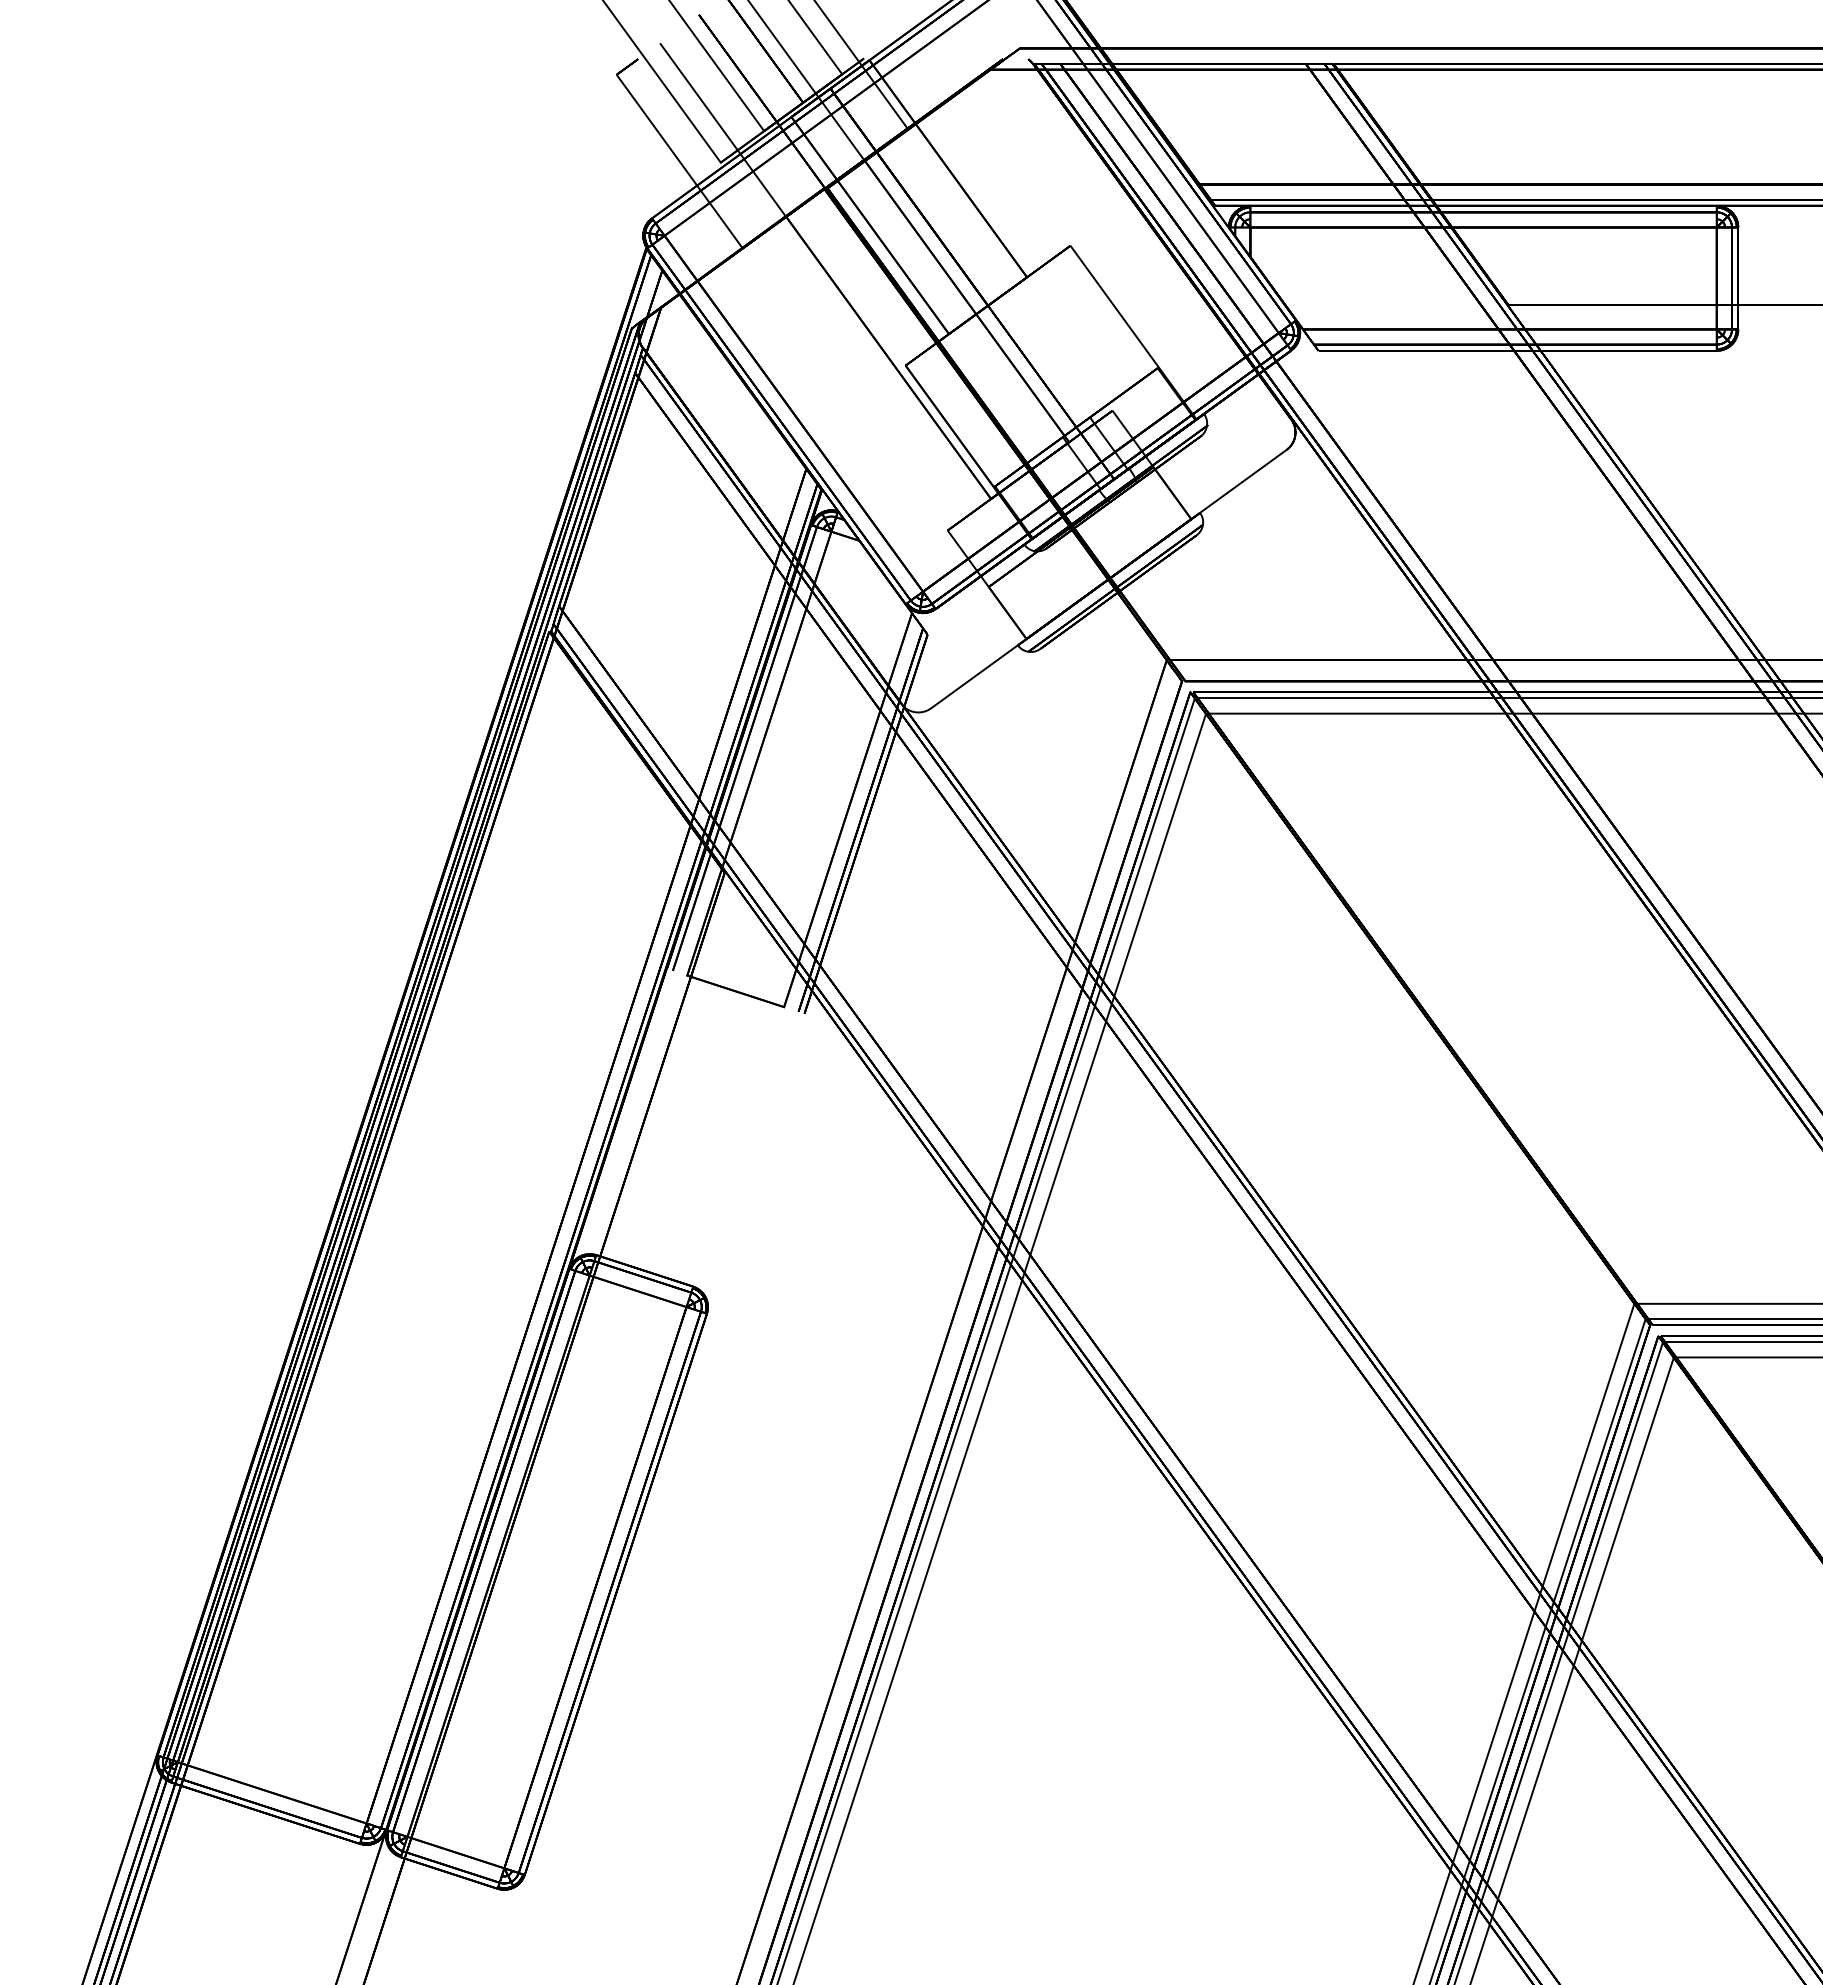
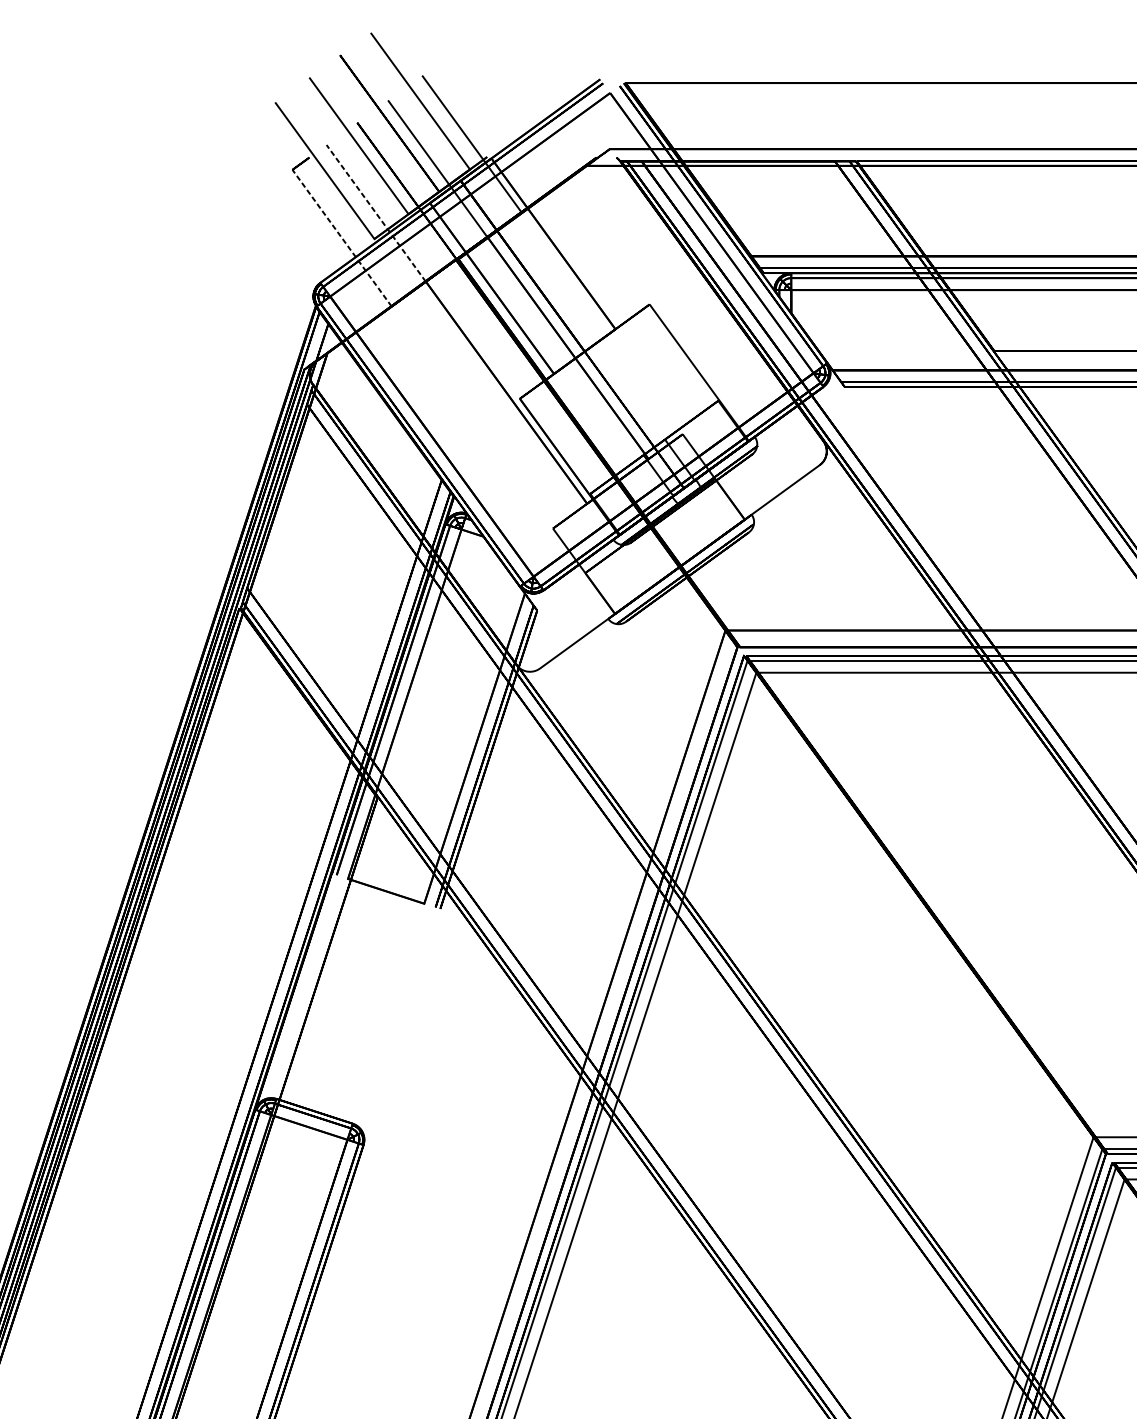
line: (722, 129) -> (375, 212), solid -> dashed
line: (679, 161) -> (341, 238), solid -> dashed

